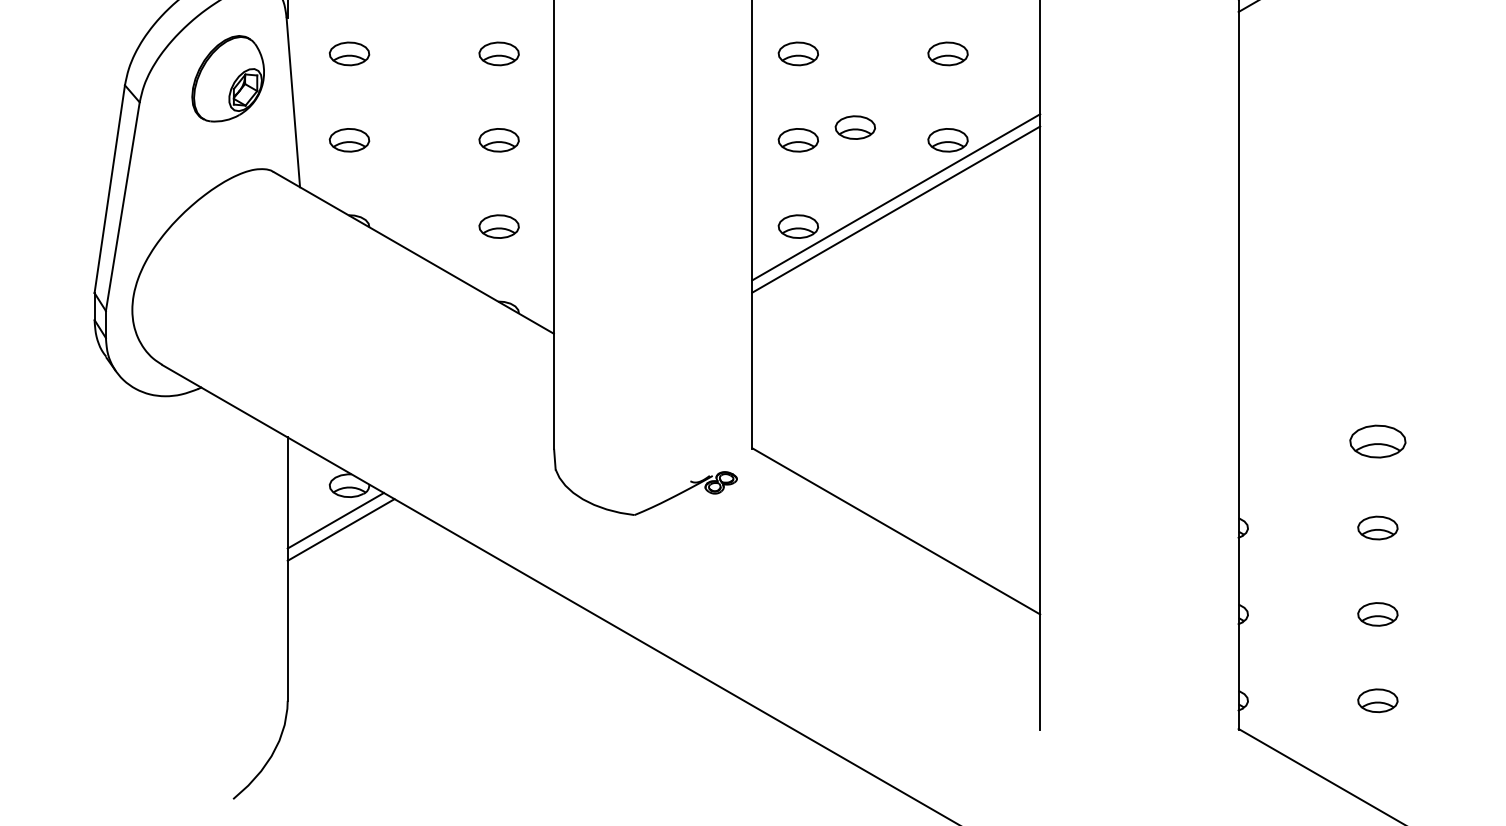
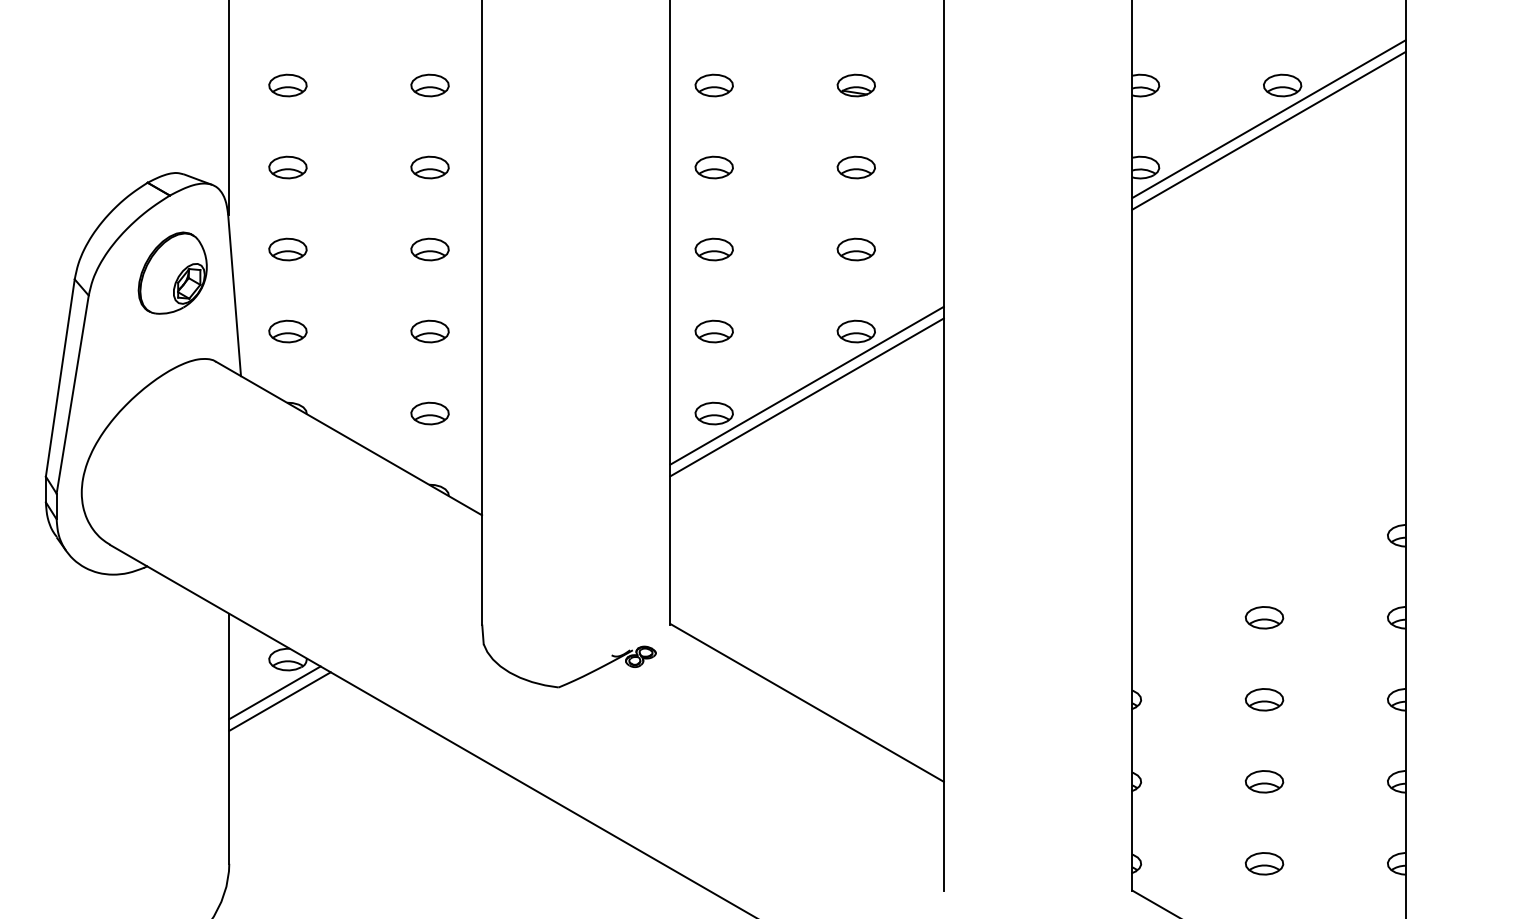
part: (854, 127) -> (767, 319), removed
part: (1377, 441) -> (1264, 617), size x0.71

